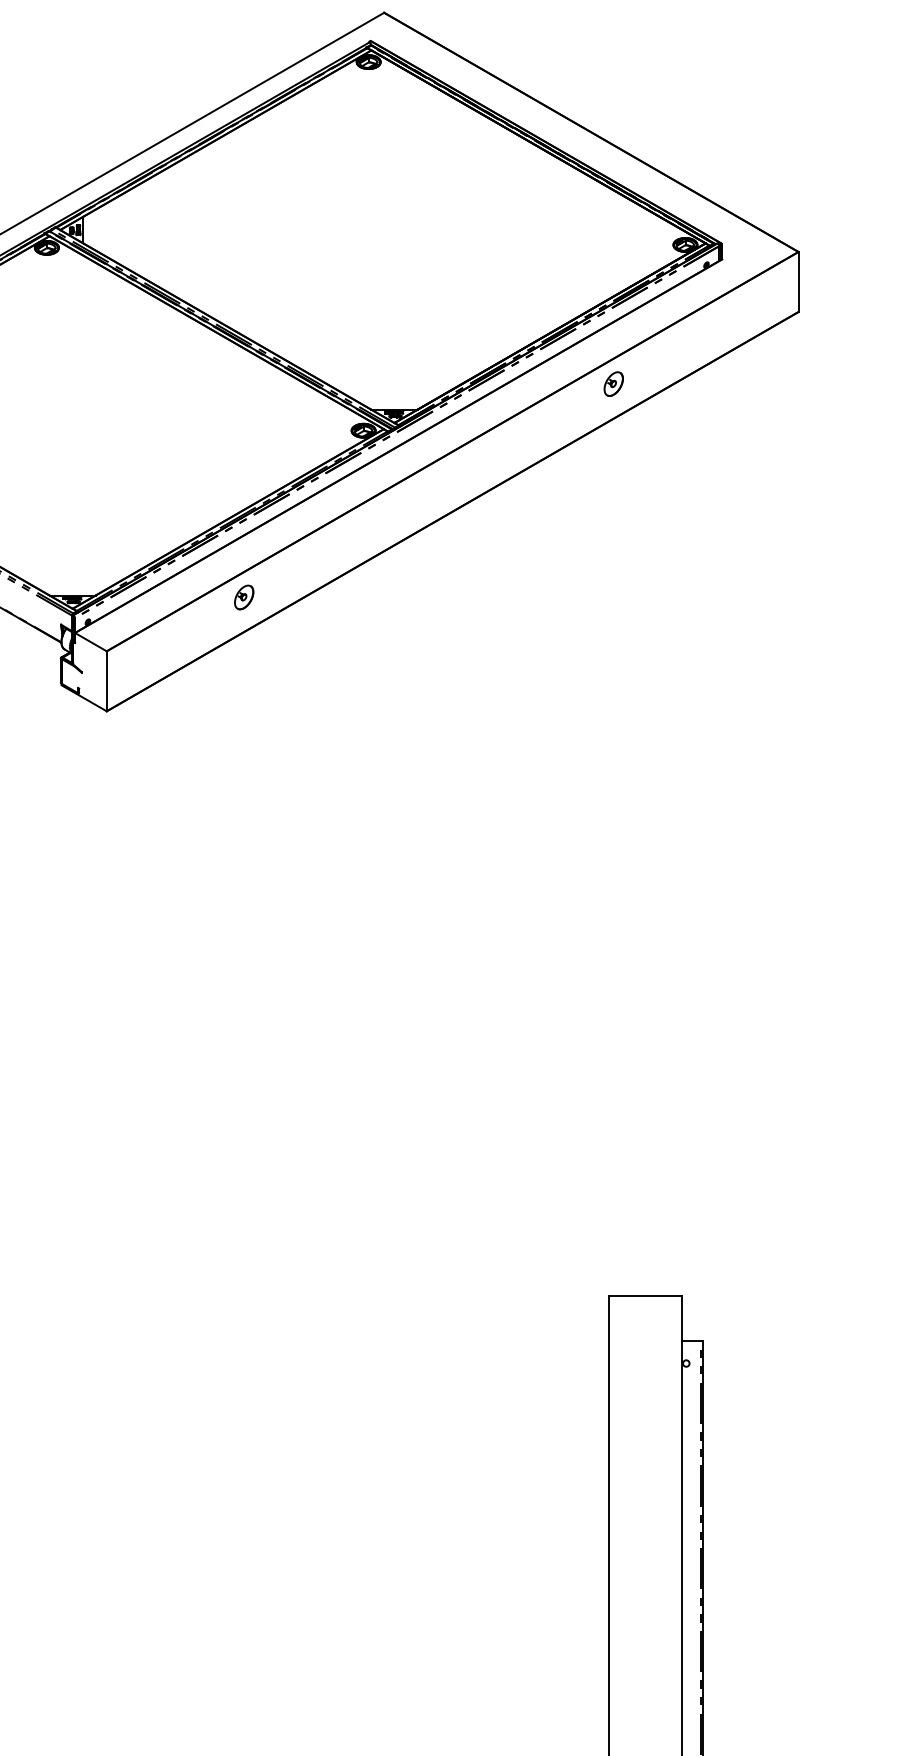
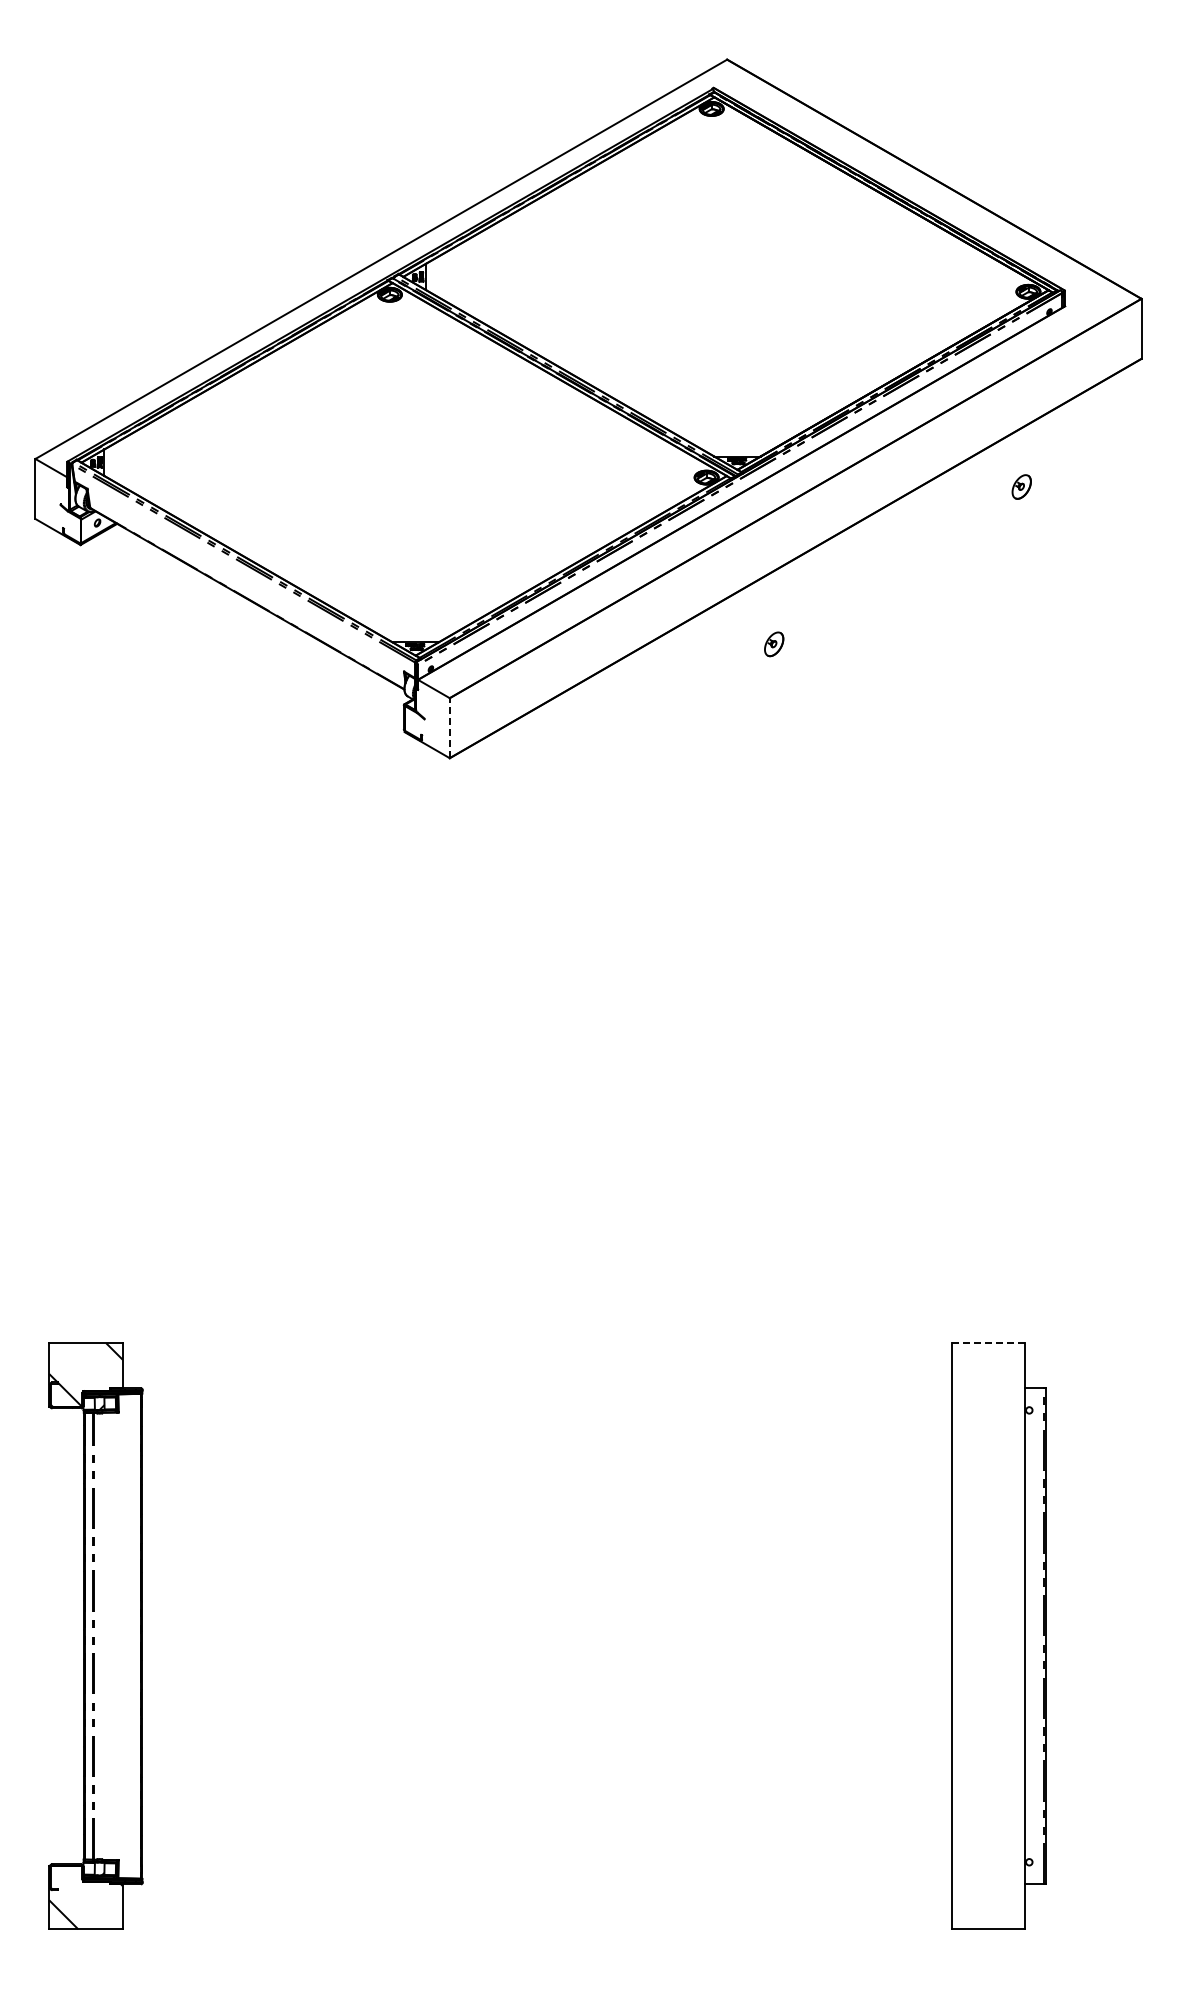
part: (613, 383) -> (1021, 486), moved
part: (244, 597) -> (774, 644), moved
line: (106, 680) -> (449, 727), solid -> dashed
line: (645, 1296) -> (988, 1343), solid -> dashed

